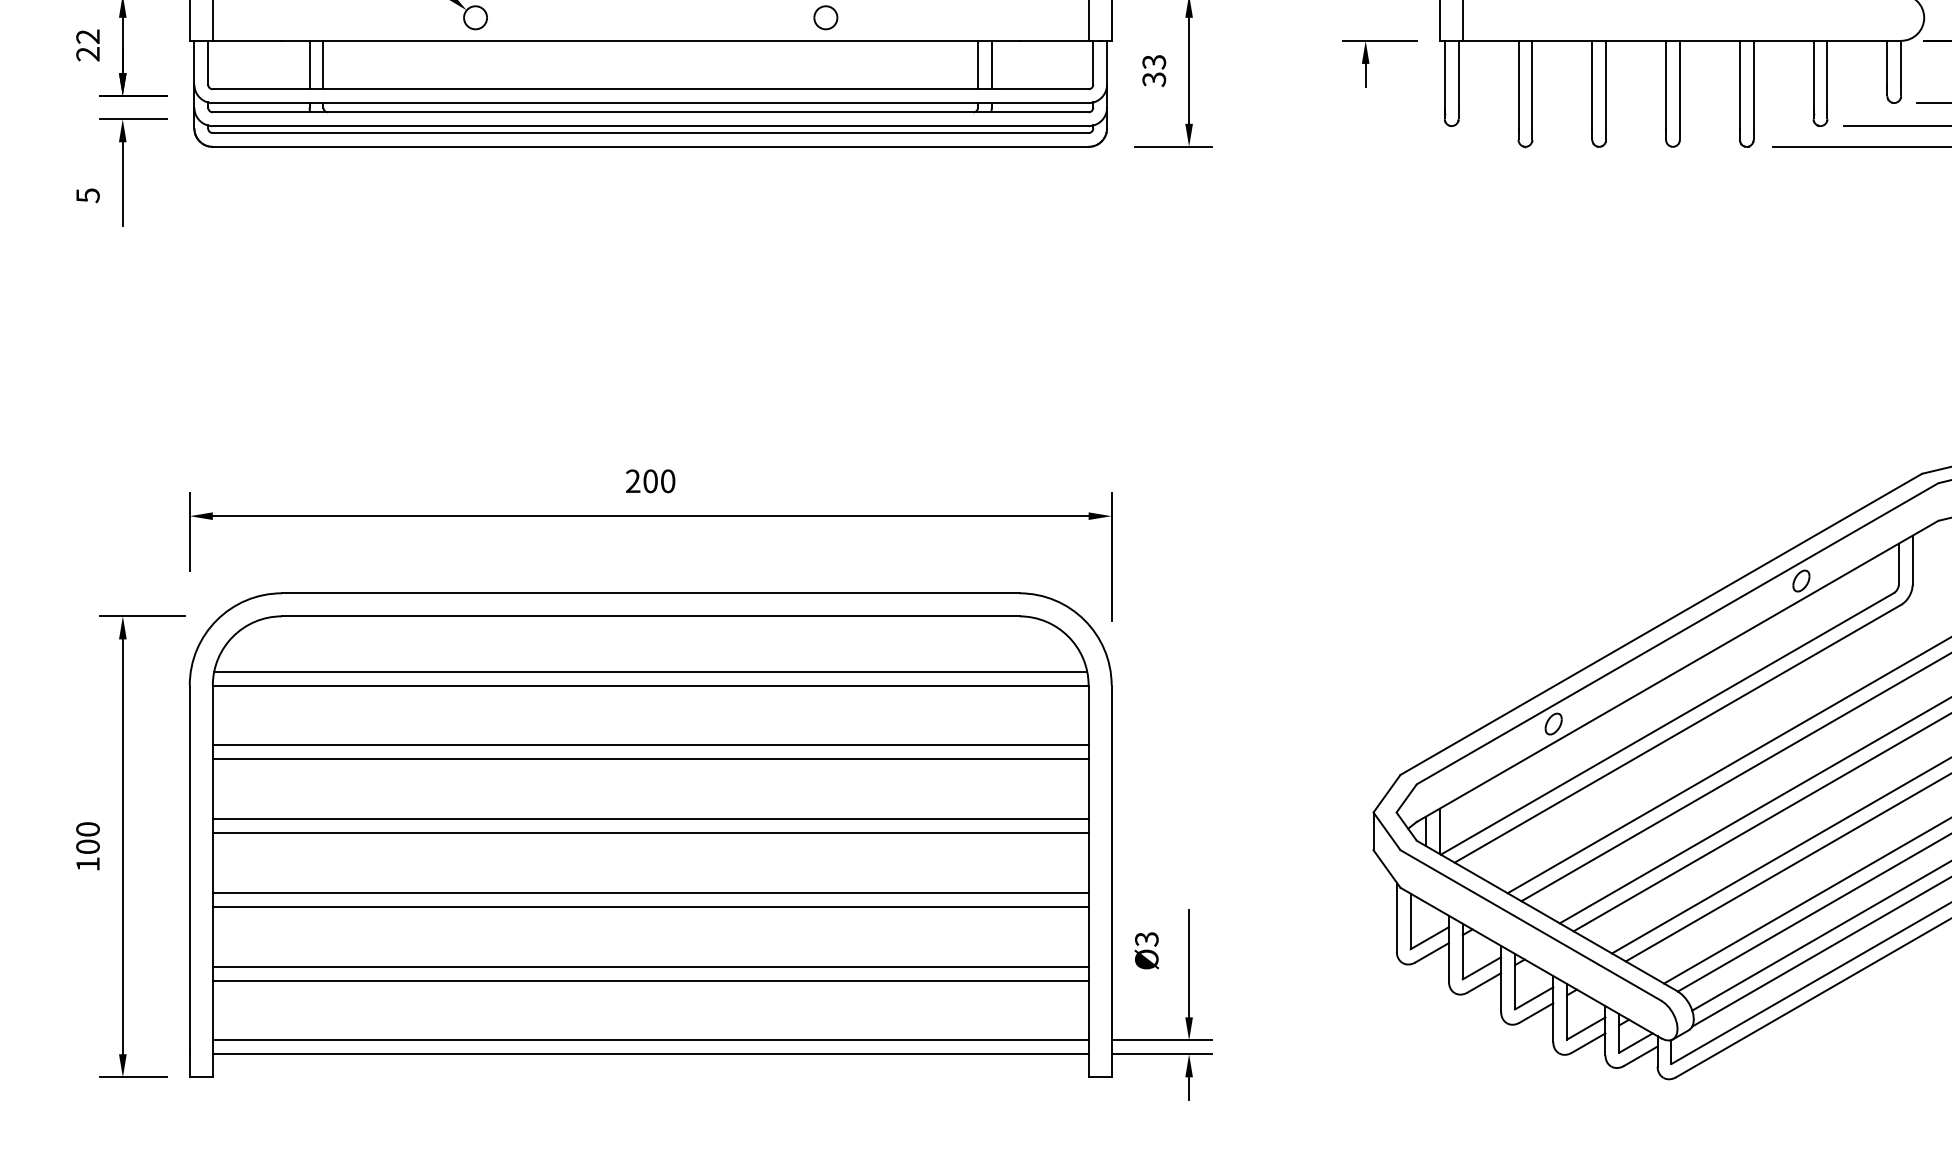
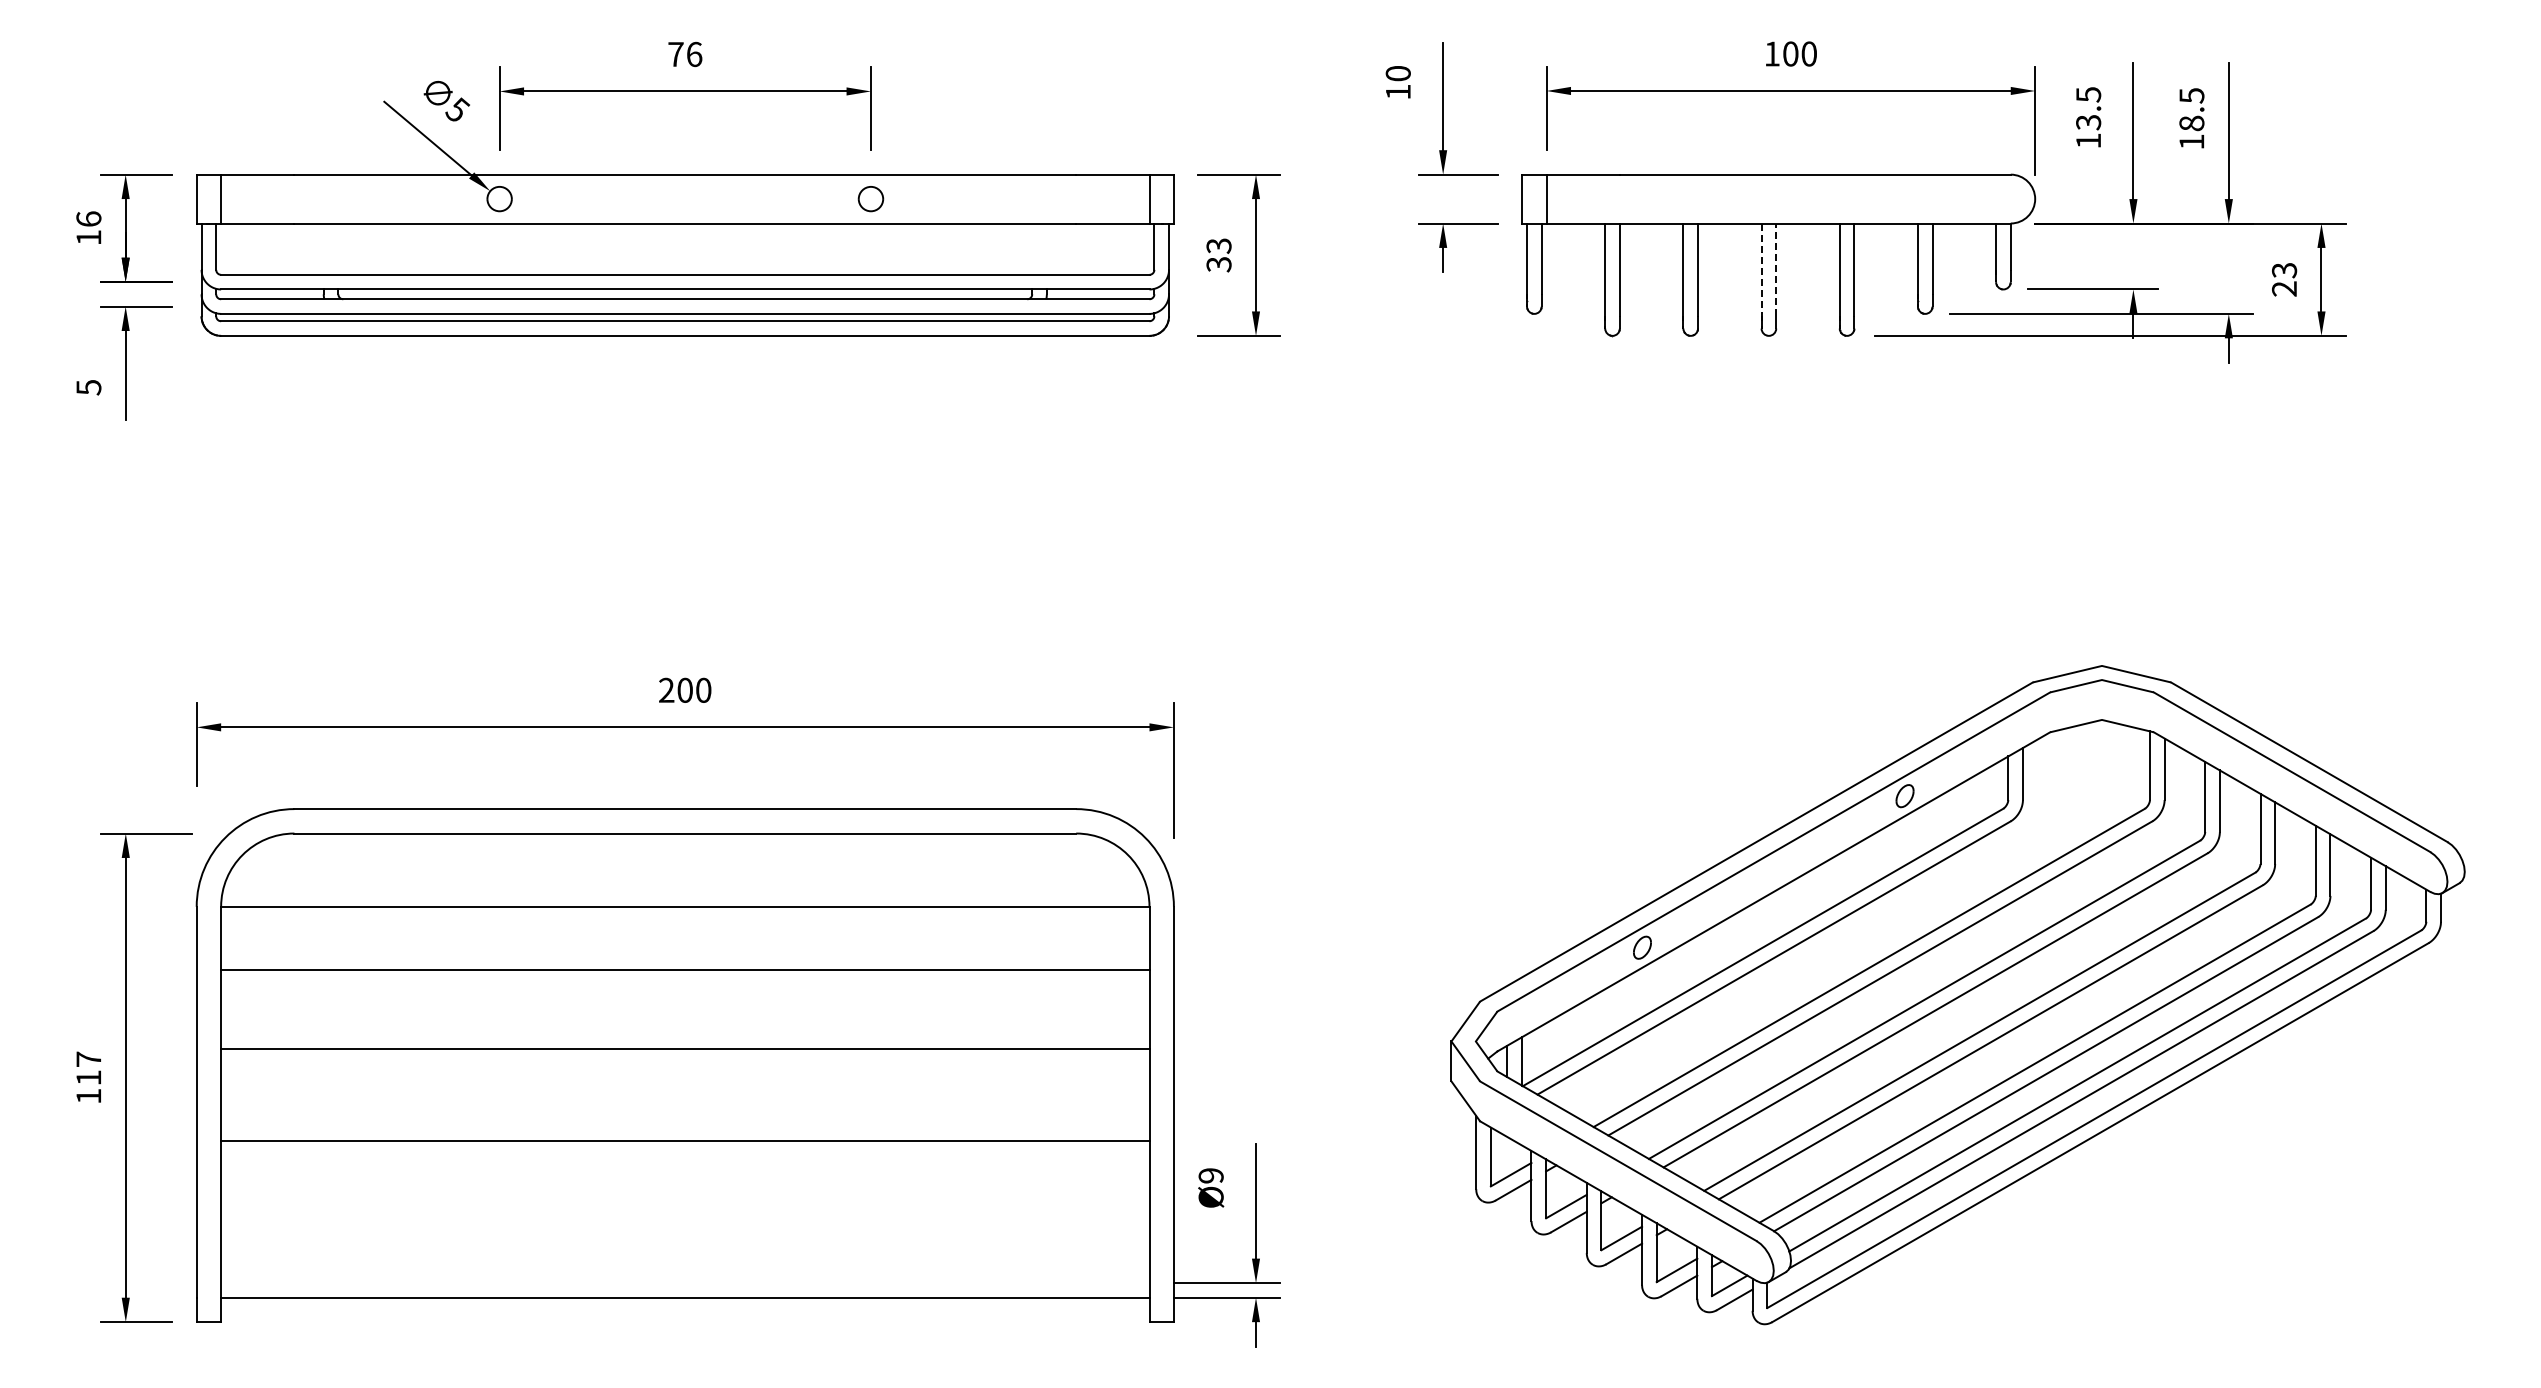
text: (87, 45) -> (88, 228), 22 -> 16
line: (309, 64) -> (323, 248), removed
line: (323, 64) -> (338, 248), removed
line: (978, 64) -> (1032, 248), removed
line: (991, 64) -> (1046, 248), removed
line: (1680, 84) -> (1776, 269), solid -> dashed
line: (1666, 85) -> (1761, 270), solid -> dashed
line: (649, 671) -> (684, 892), removed
line: (650, 759) -> (685, 985), removed
line: (650, 833) -> (685, 1063), removed
text: (87, 838) -> (88, 1068), 100 -> 117
line: (650, 892) -> (685, 1126), removed
text: (1146, 938) -> (1210, 1175), Ø3 -> Ø9
line: (650, 966) -> (685, 1204), removed
line: (650, 980) -> (685, 1219), removed
line: (650, 1040) -> (685, 1283), removed

